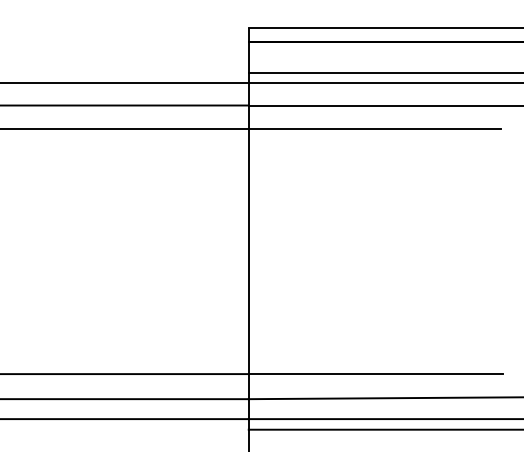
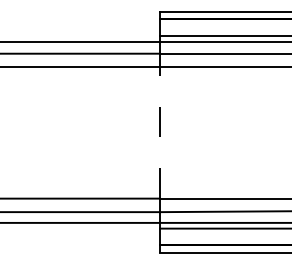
line: (249, 238) -> (160, 125), solid -> dashed

